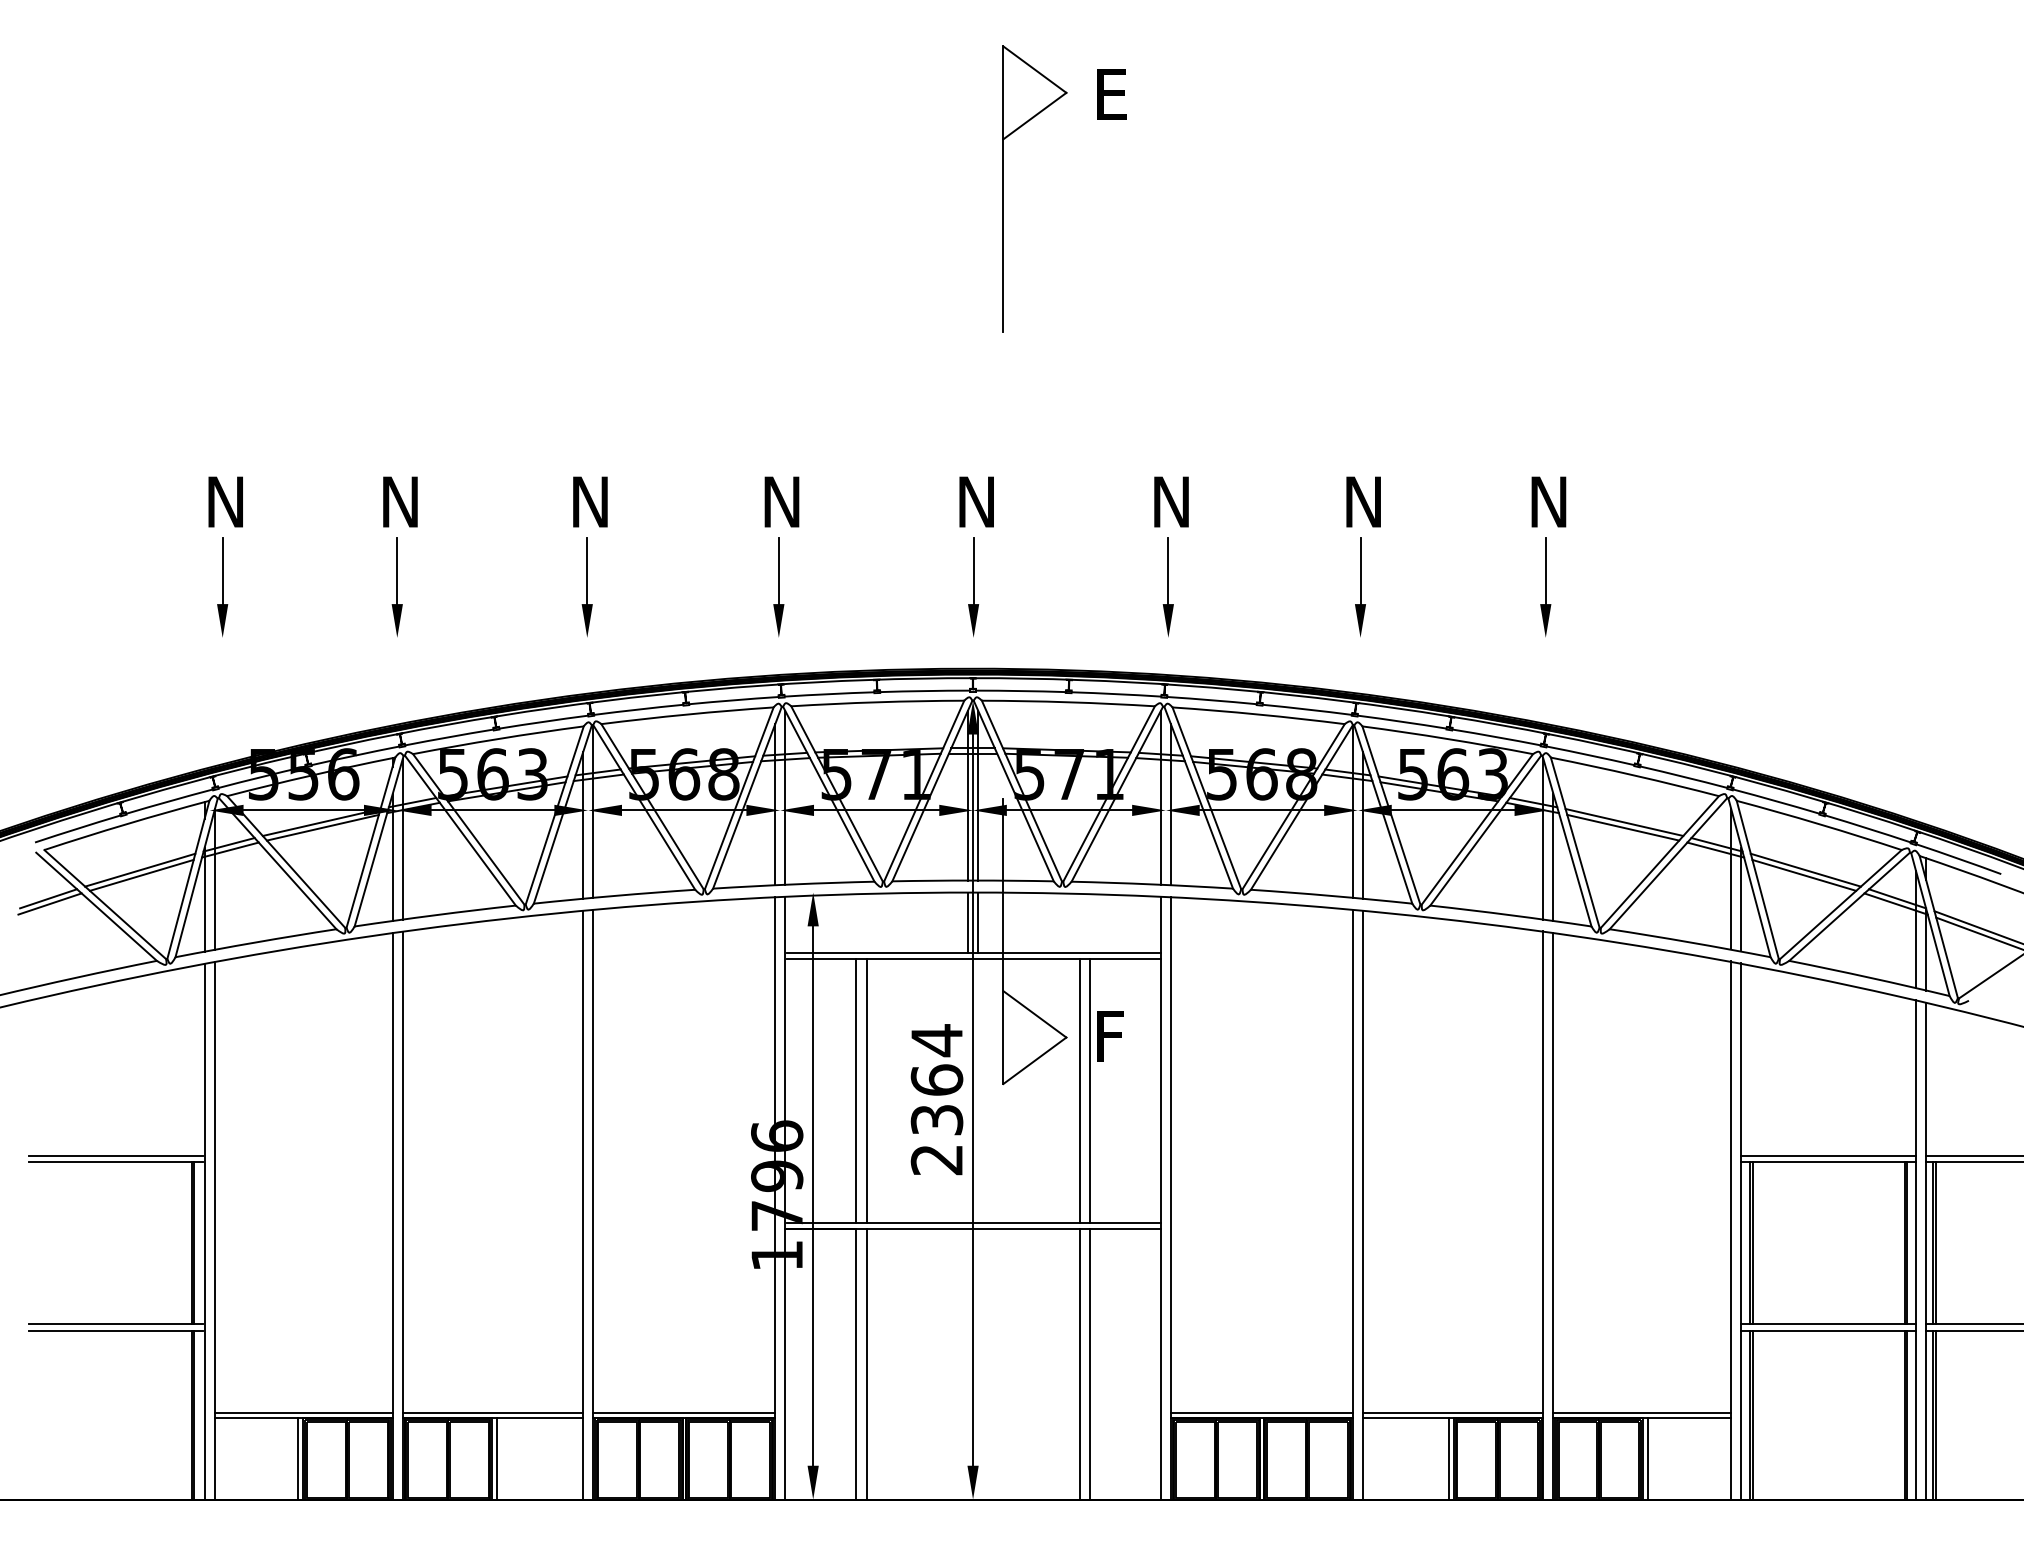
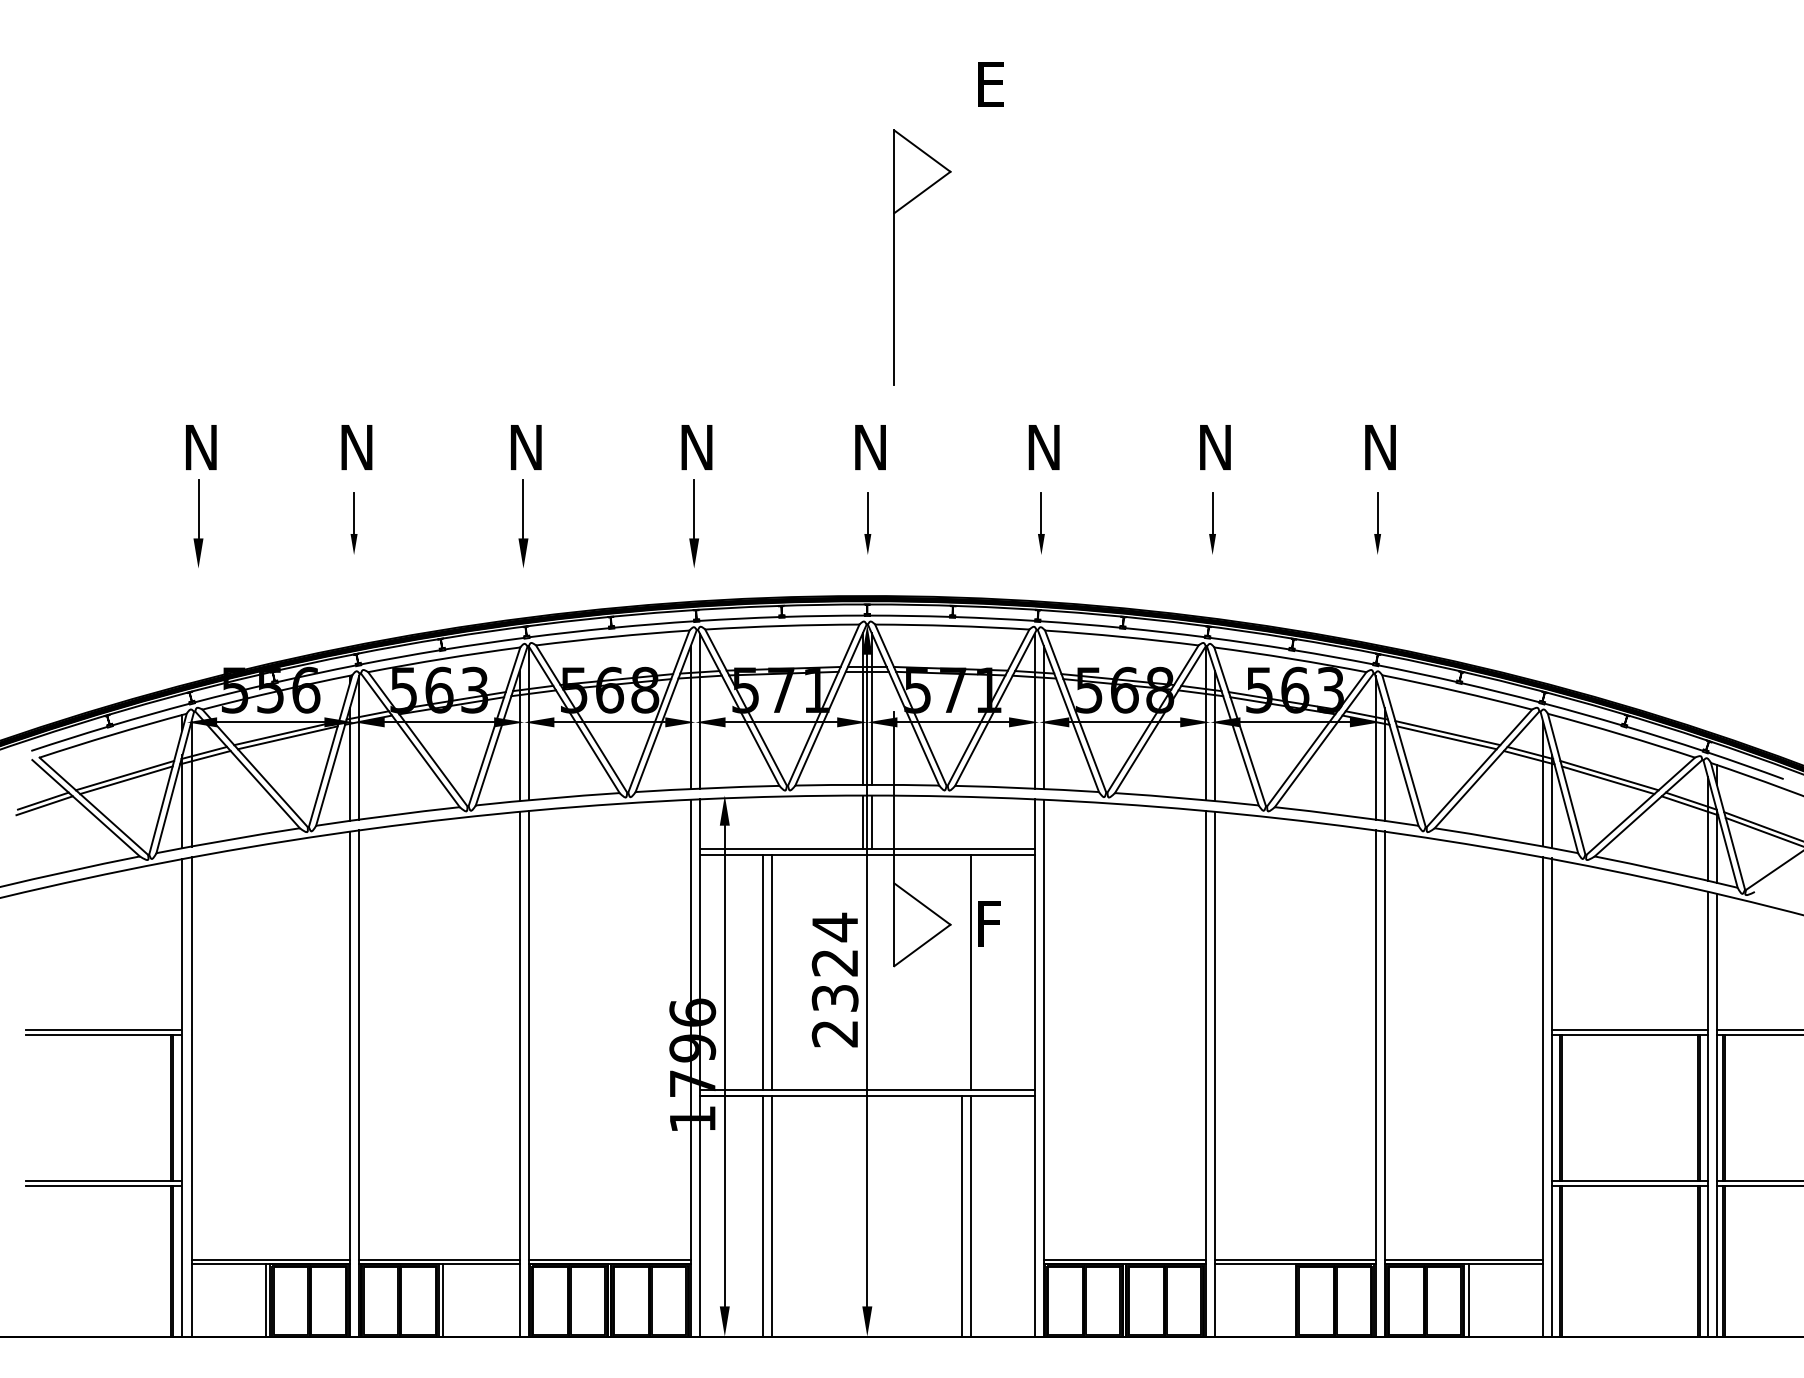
part: (1003, 188) -> (894, 257), moved
part: (396, 587) -> (353, 523), size x0.7
part: (973, 587) -> (867, 523), size x0.7
part: (1168, 587) -> (1041, 523), size x0.7
part: (1360, 587) -> (1212, 523), size x0.7
part: (1545, 587) -> (1377, 523), size x0.7
text: (936, 1079) -> (834, 962), 2364 -> 2324
line: (1079, 1091) -> (962, 972), removed
line: (1449, 1459) -> (1291, 1300), removed

